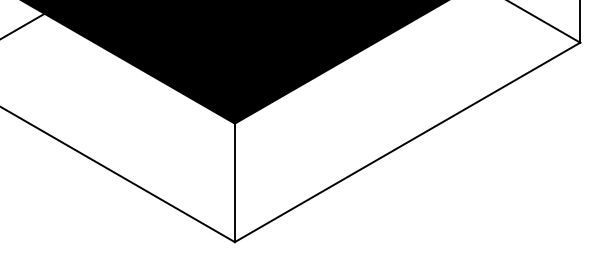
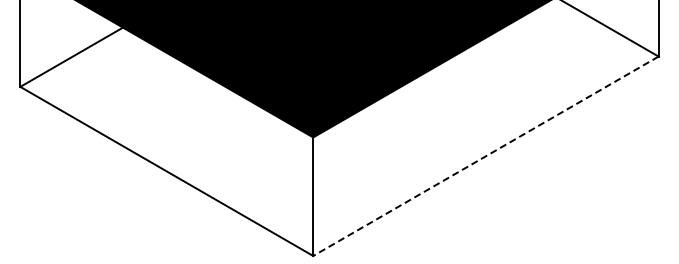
line: (407, 142) -> (485, 156), solid -> dashed

